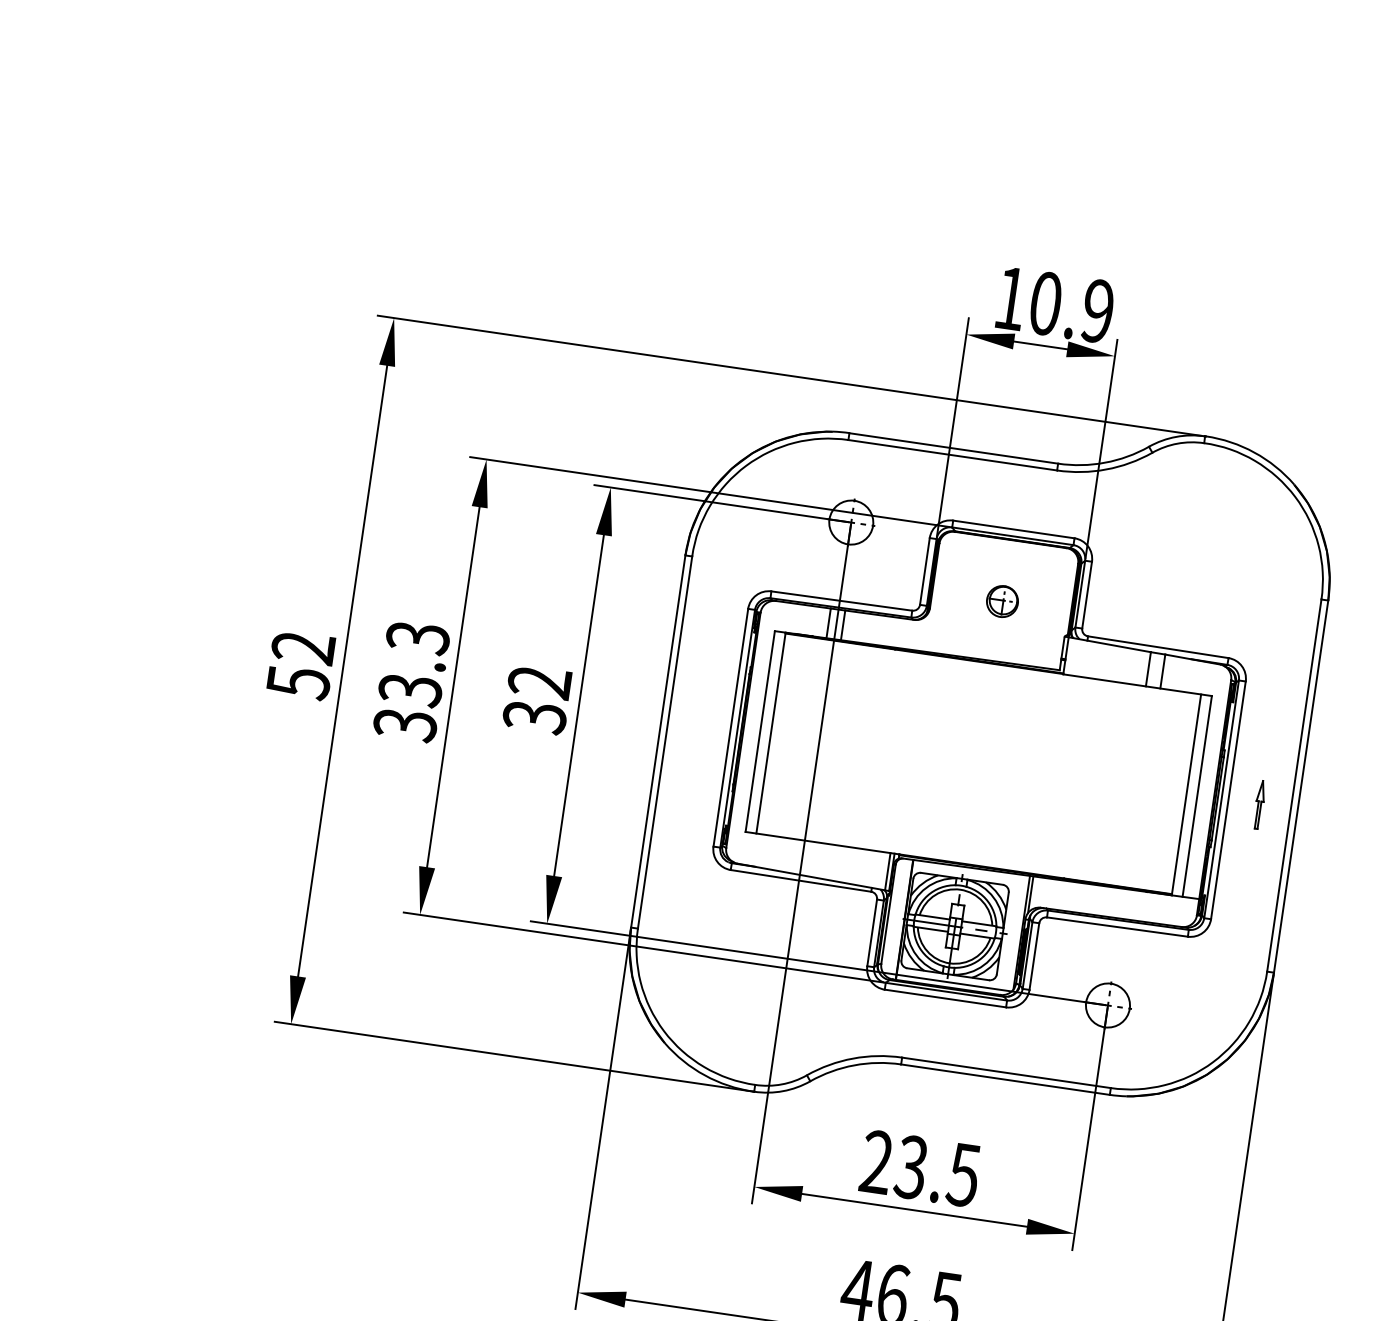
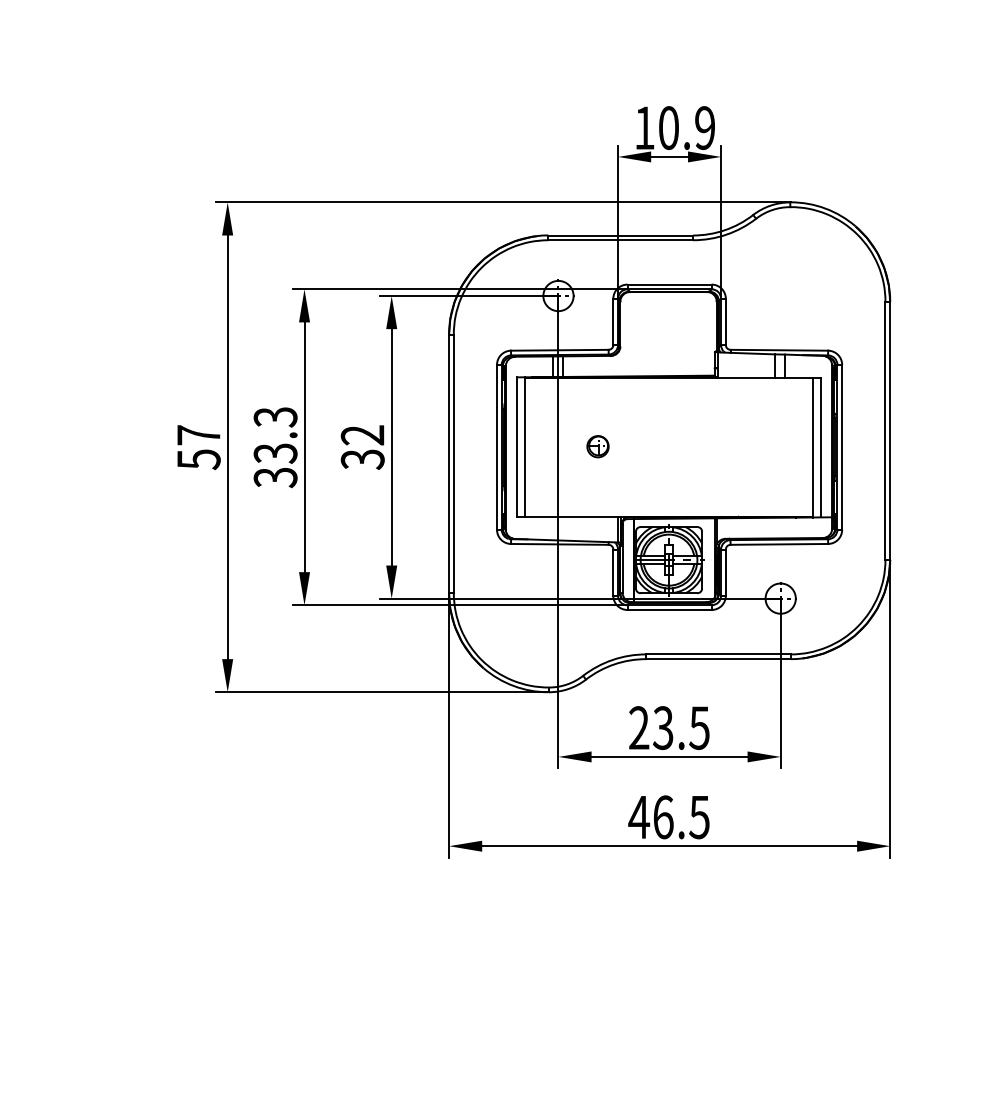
part: (1001, 601) -> (597, 446), moved
text: (303, 647) -> (198, 435), 52 -> 57
part: (1259, 803) -> (863, 446), removed

